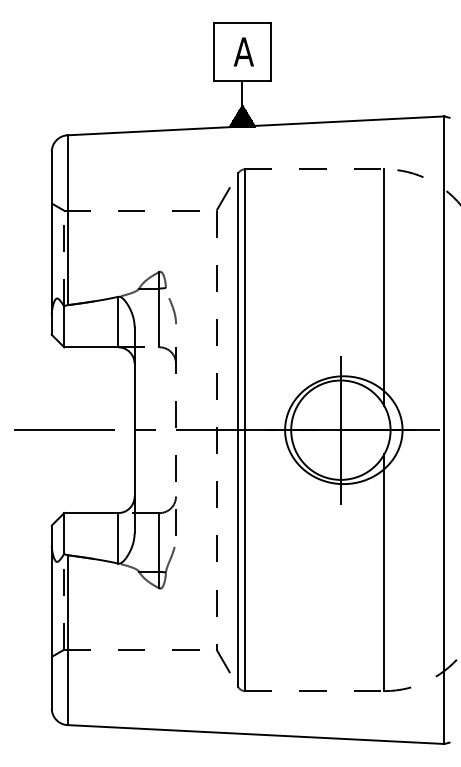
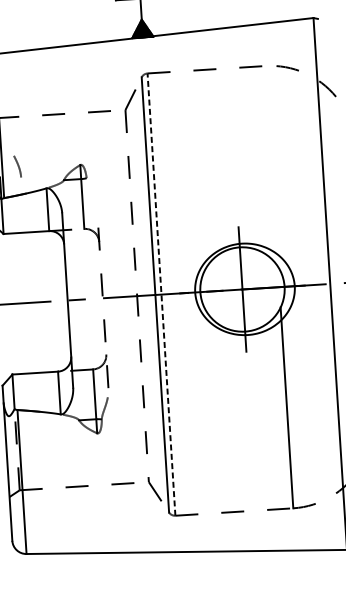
line: (384, 287) -> (271, 166), removed
curve: (172, 310) -> (17, 166), moved
line: (245, 430) -> (161, 294), solid -> dashed

